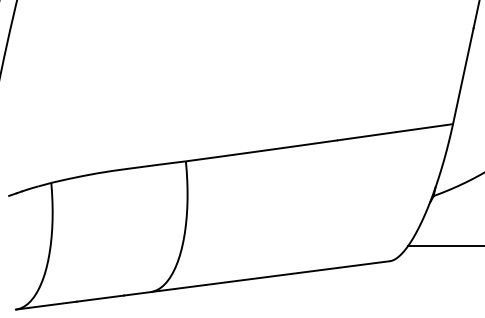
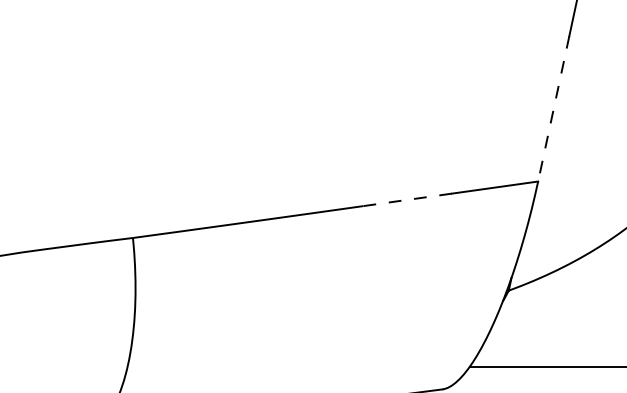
line: (463, 76) -> (554, 109), solid -> dashed
line: (366, 136) -> (406, 200), solid -> dashed

